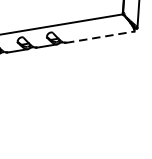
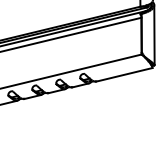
line: (100, 36) -> (124, 74), dashed -> solid

